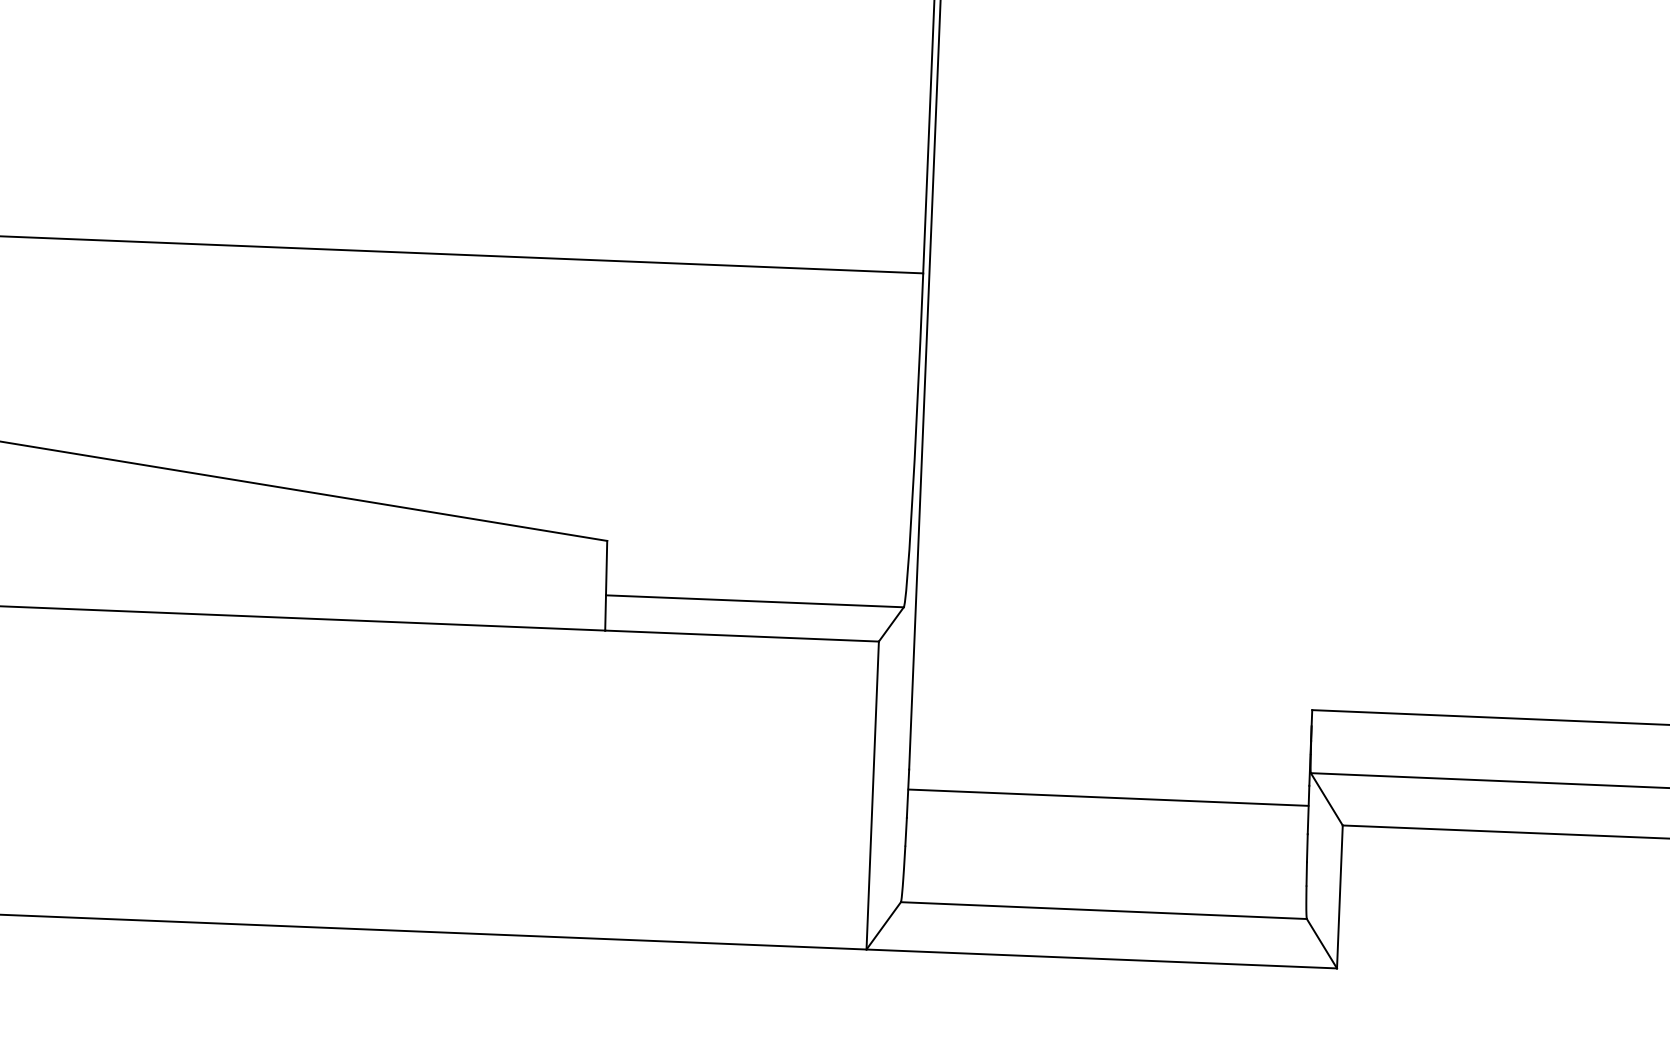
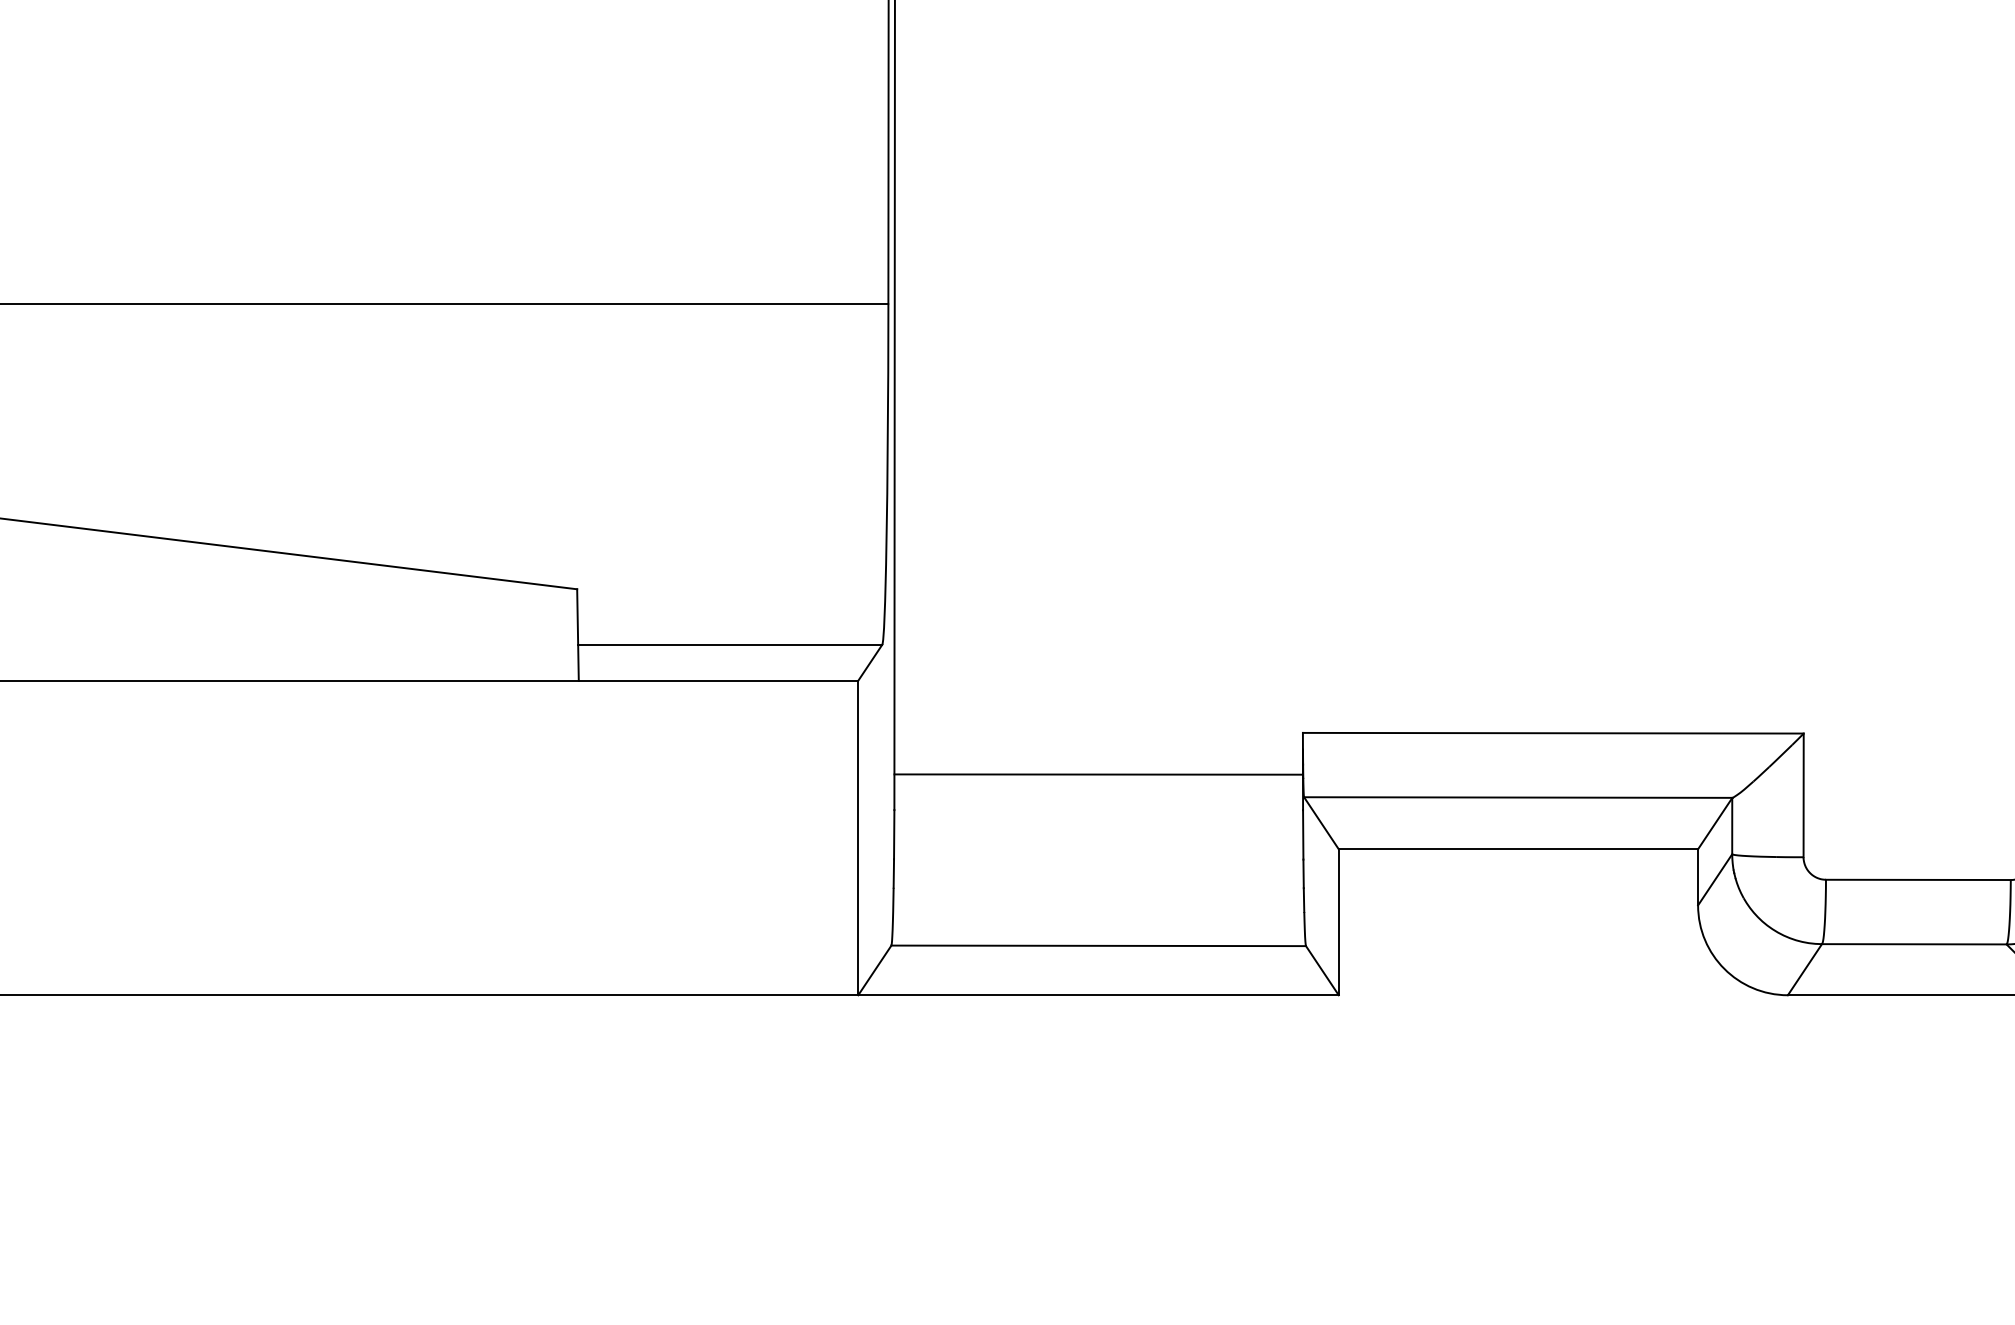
line: (1108, 797) -> (1098, 774), moved

